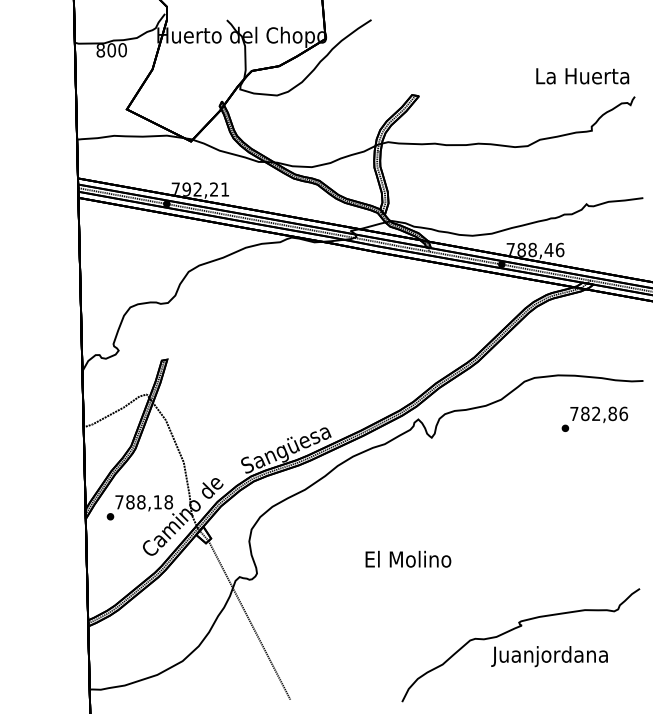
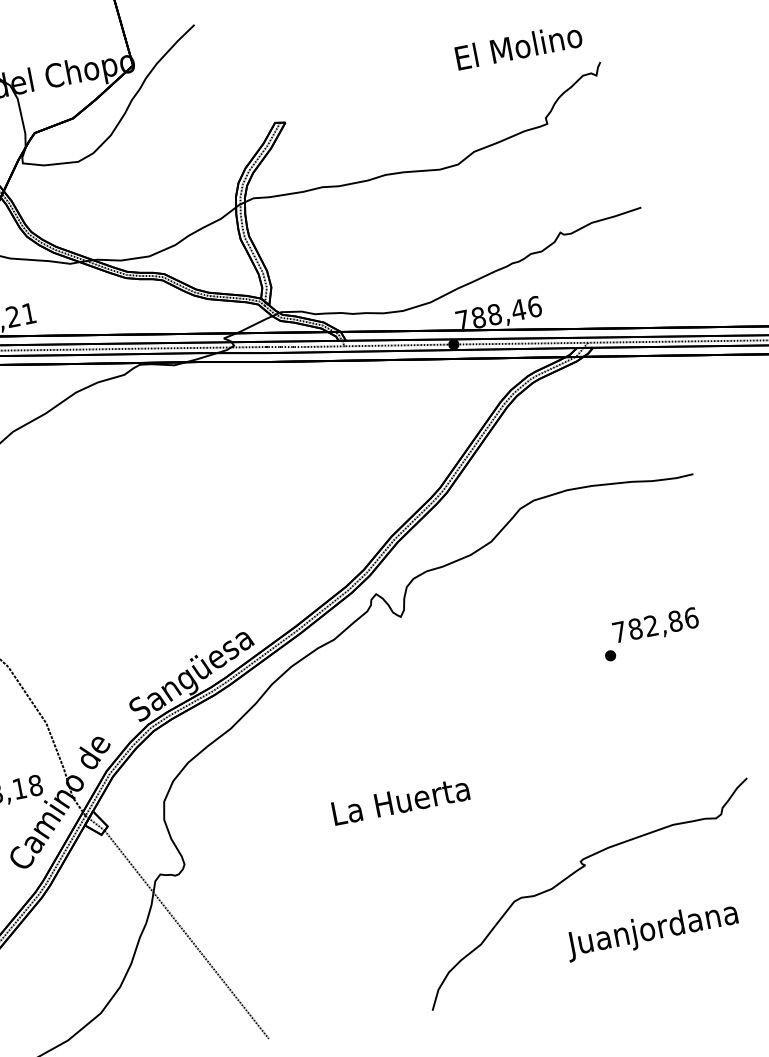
text: (582, 75) -> (517, 46), La Huerta -> El Molino
text: (594, 418) -> (650, 633), moved
text: (407, 558) -> (399, 799), El Molino -> La Huerta
text: (549, 656) -> (652, 930), moved

